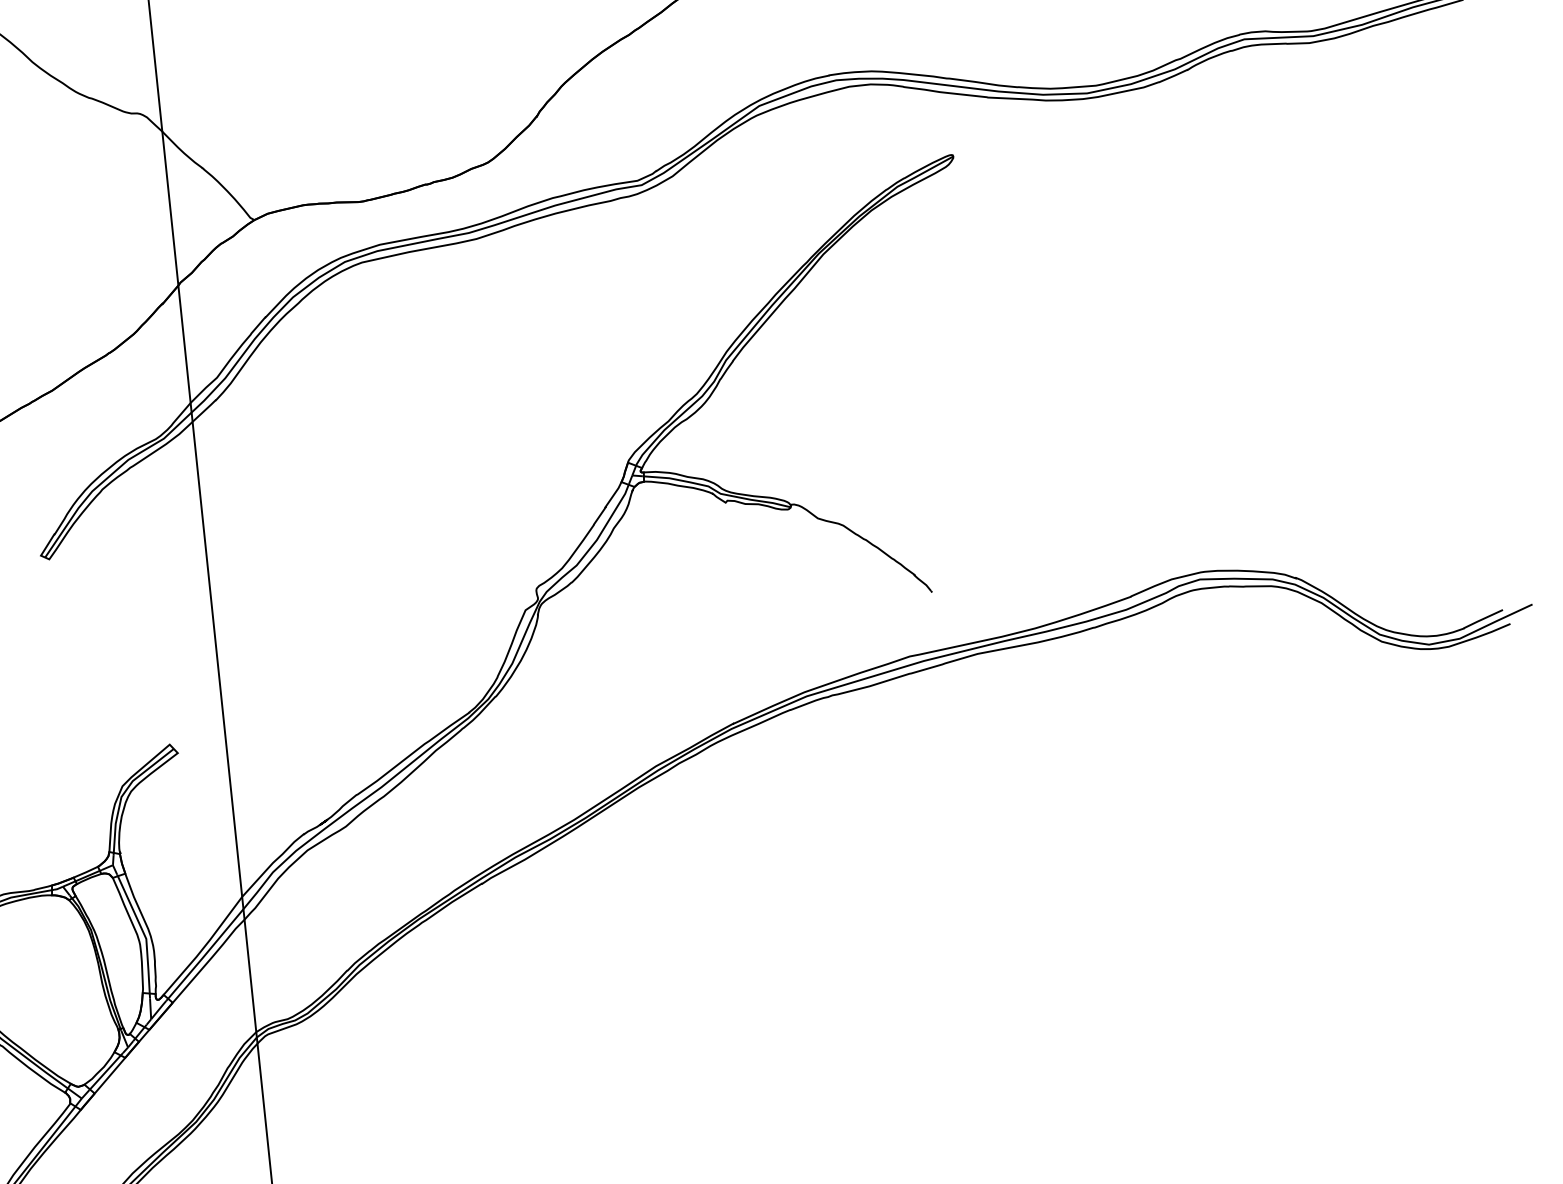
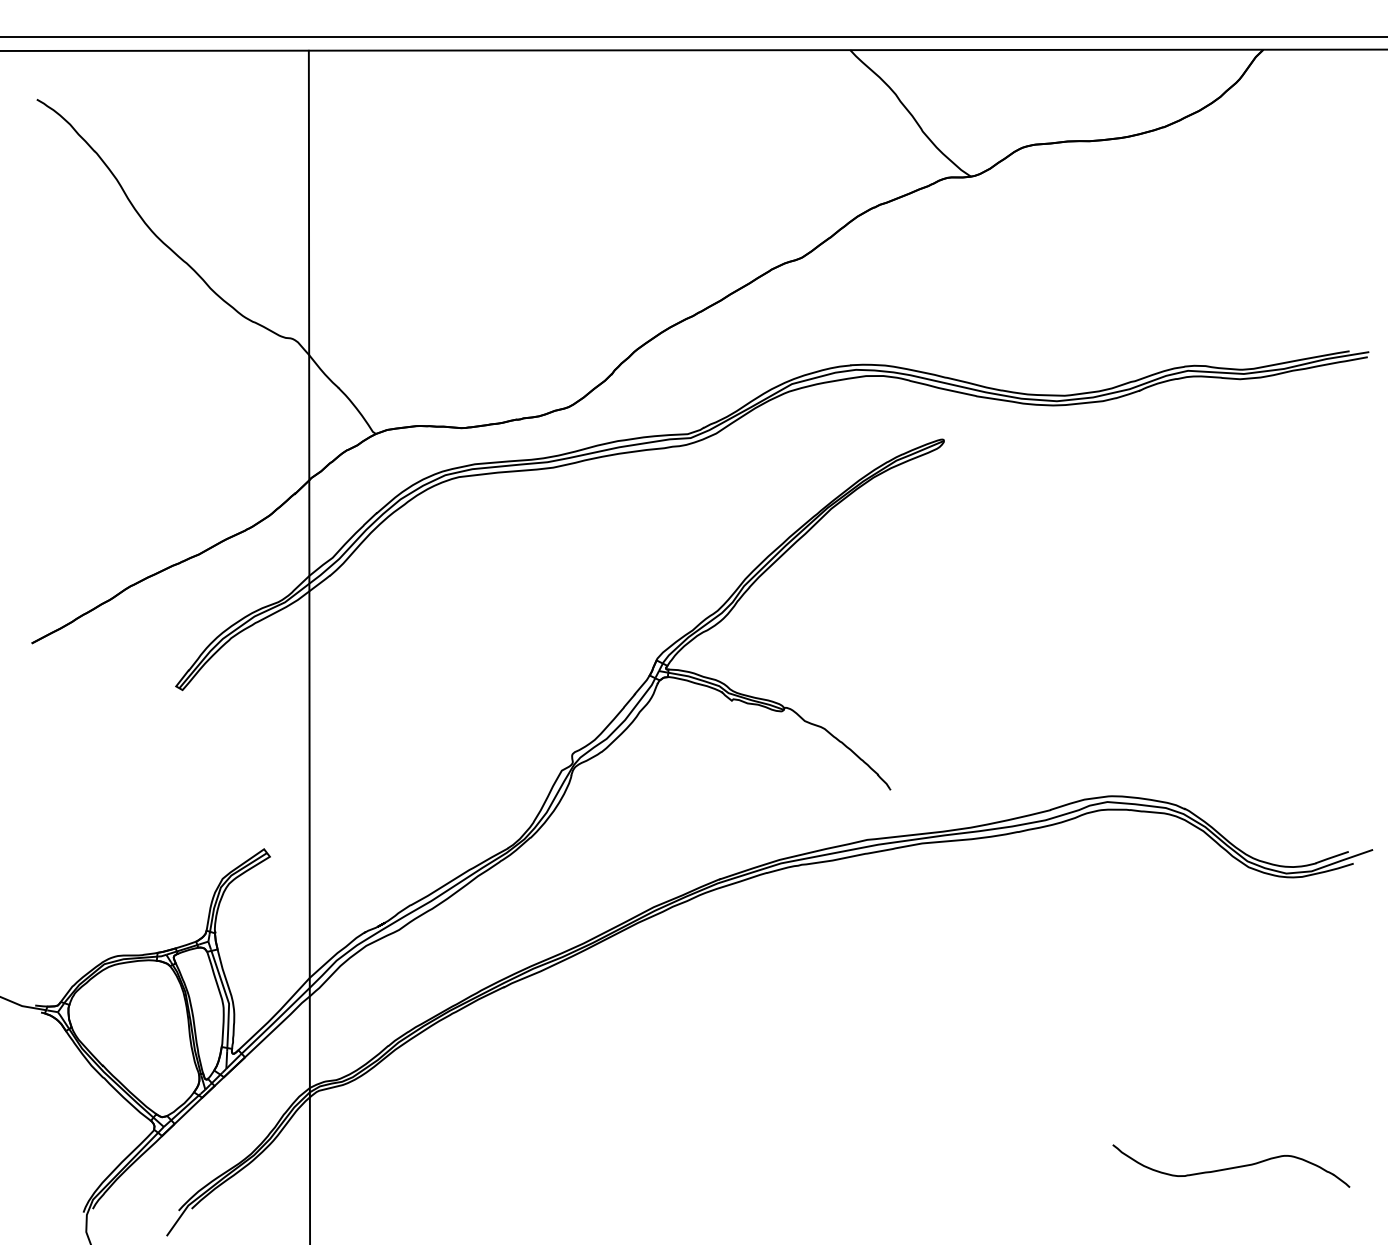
curve: (1398, 1012) -> (1231, 1167), added

